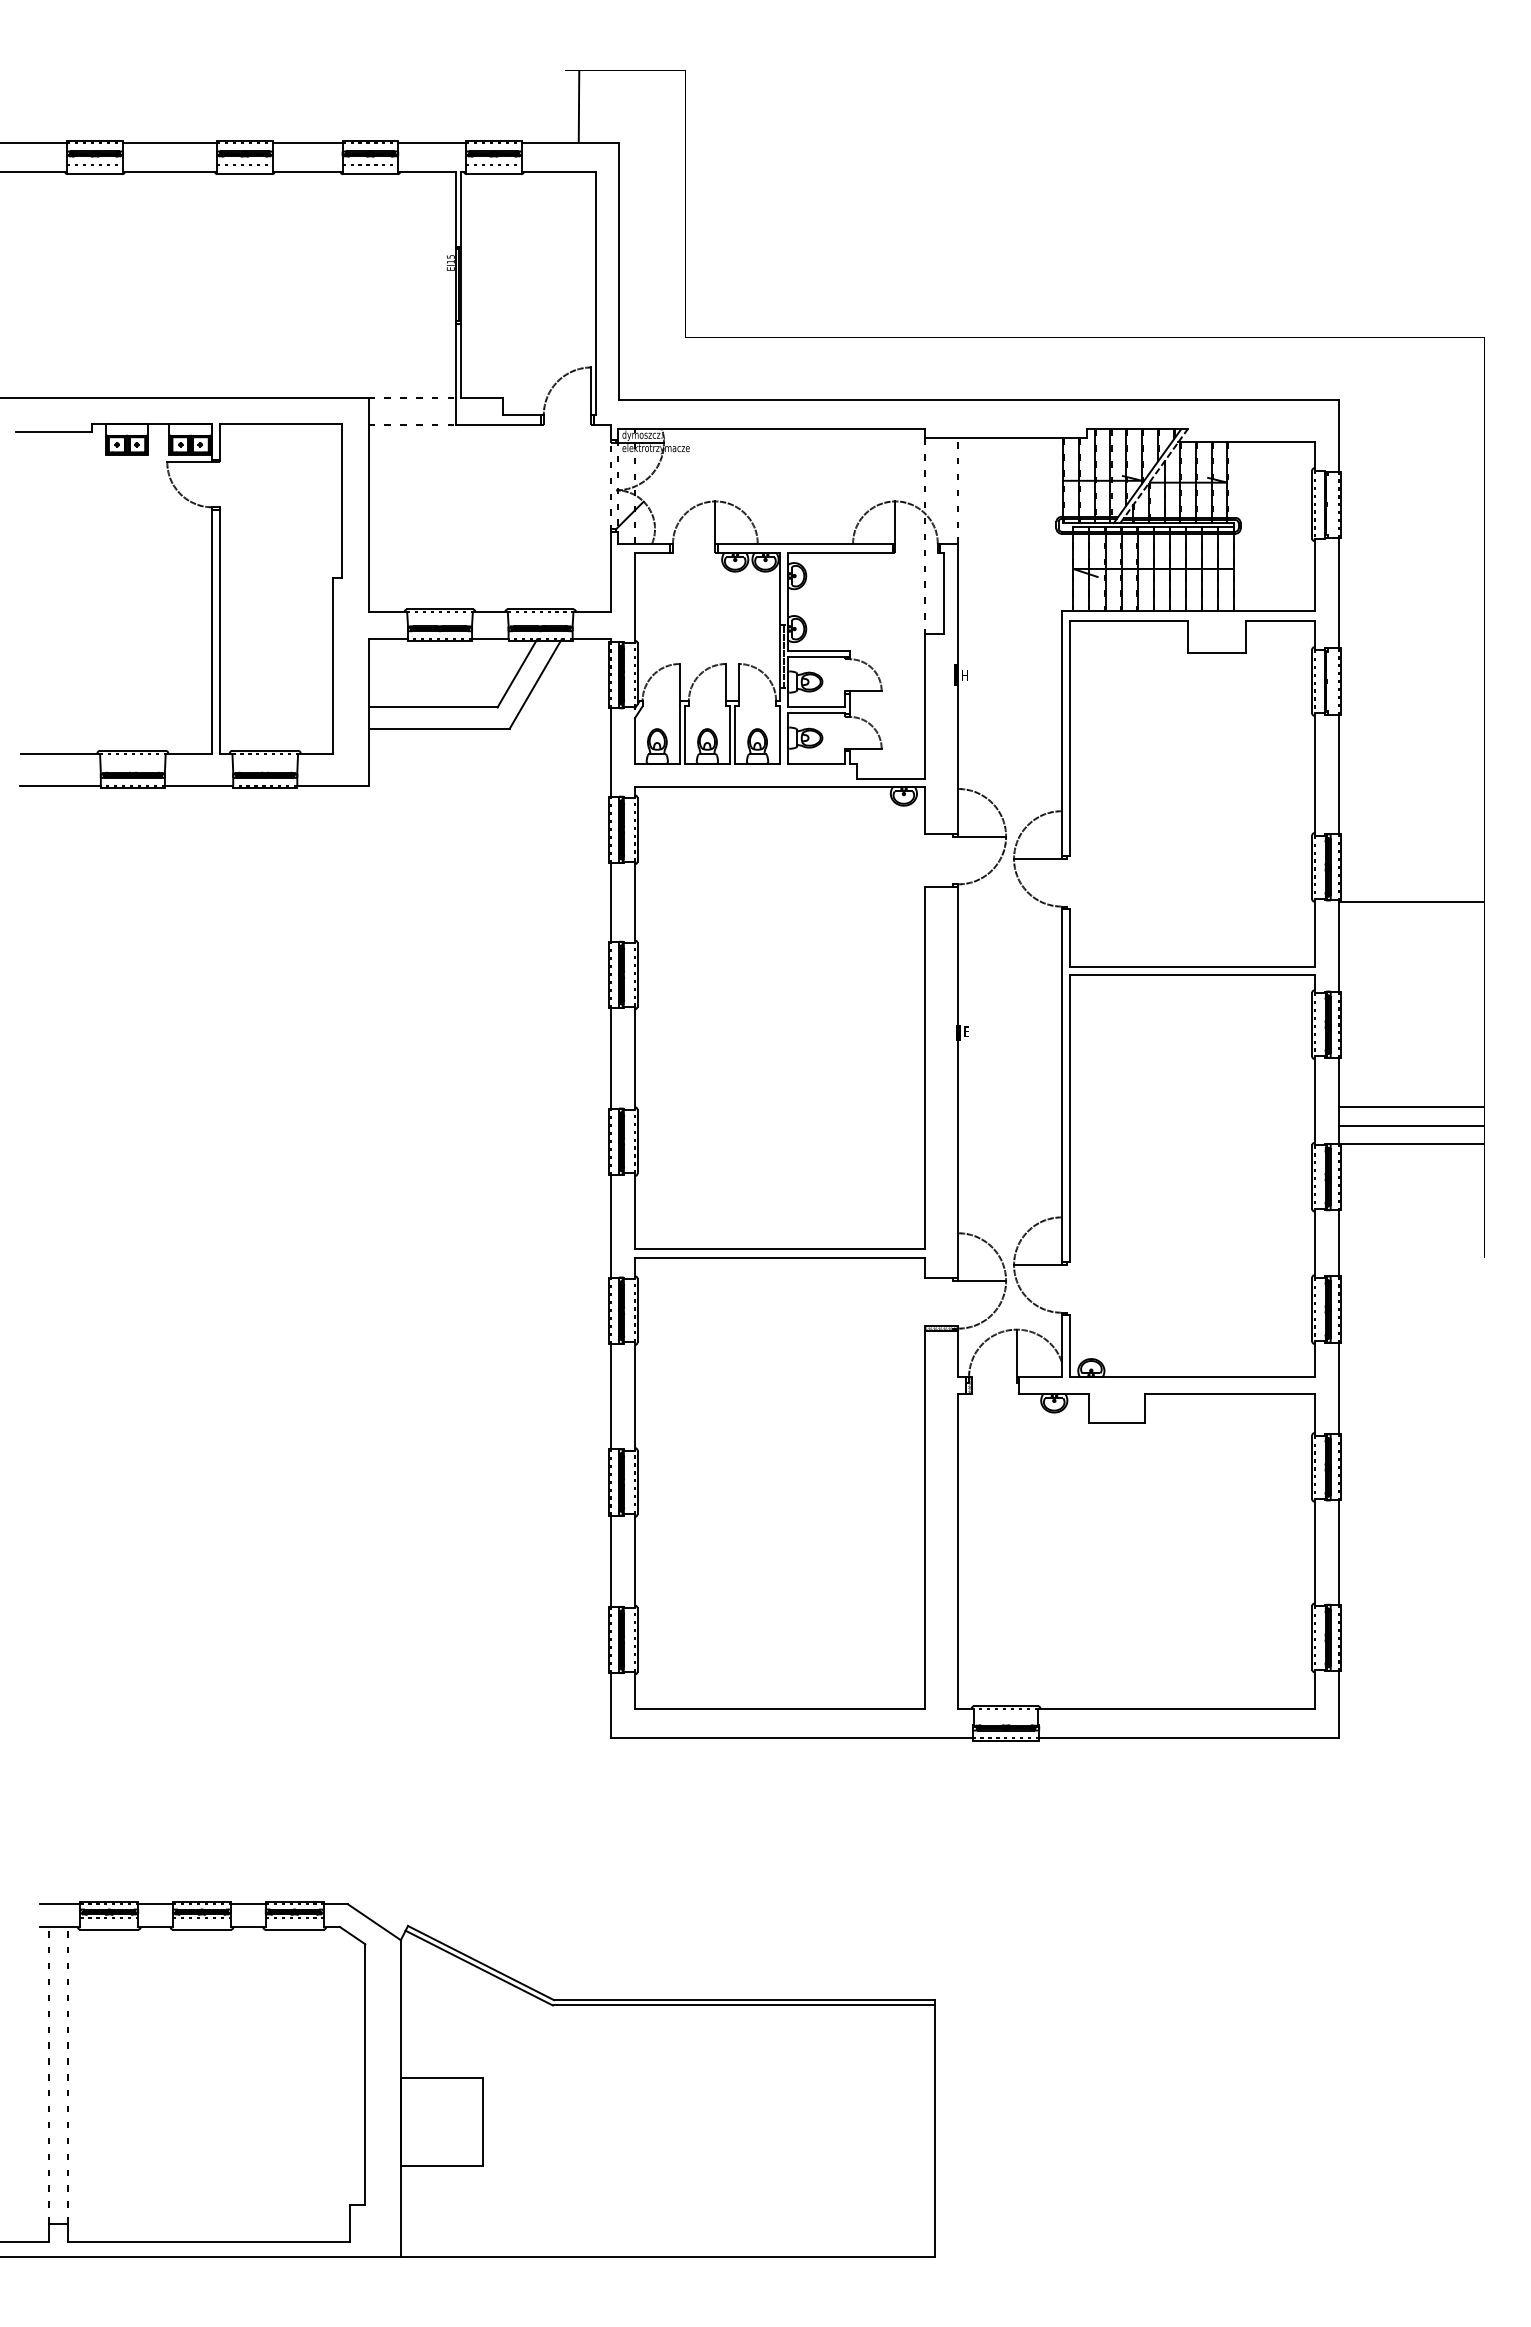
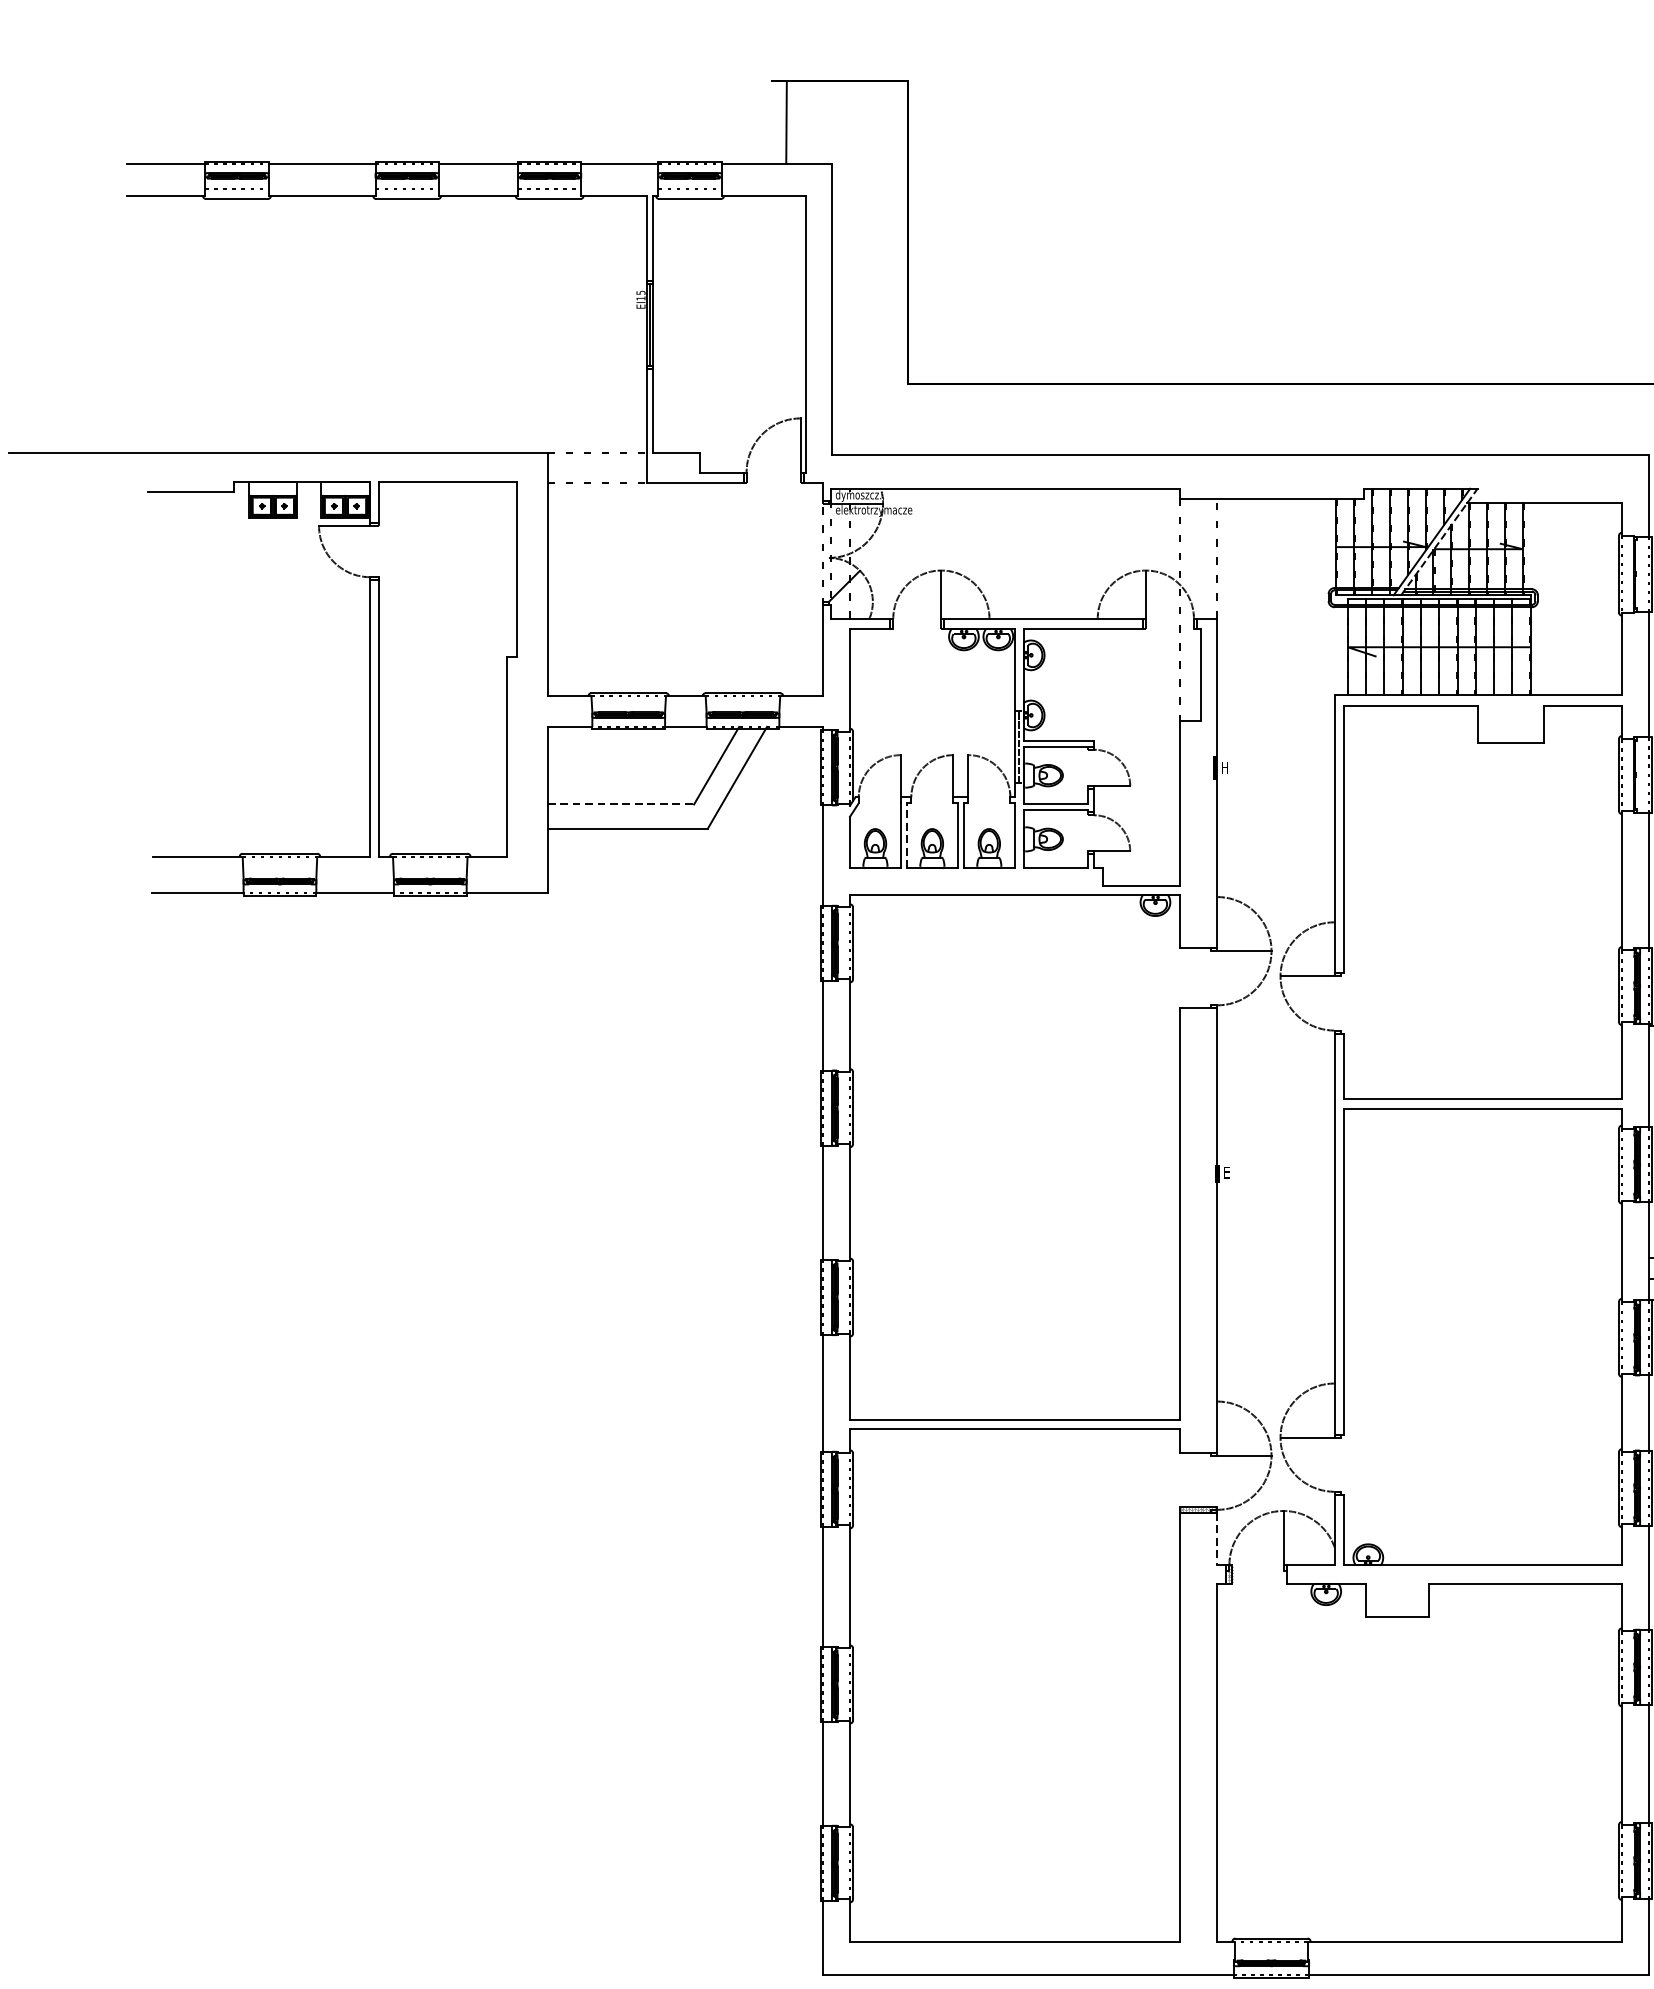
line: (433, 707) -> (621, 804), solid -> dashed
line: (685, 735) -> (907, 836), solid -> dashed
line: (958, 1354) -> (1217, 1539), solid -> dashed

